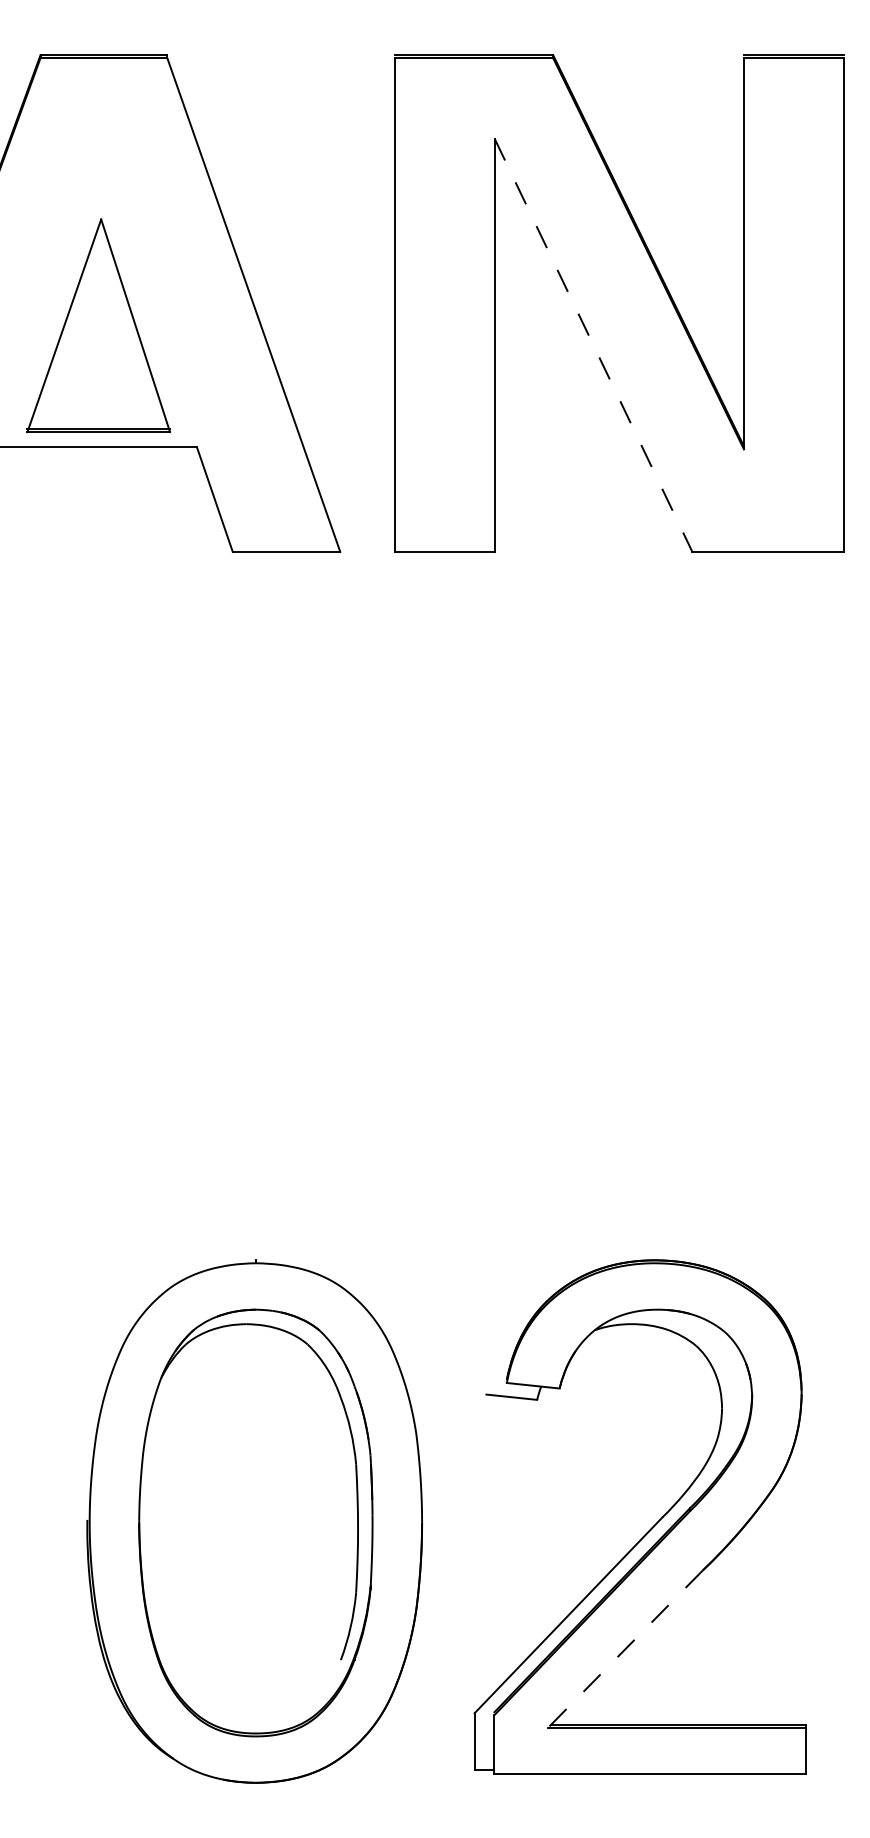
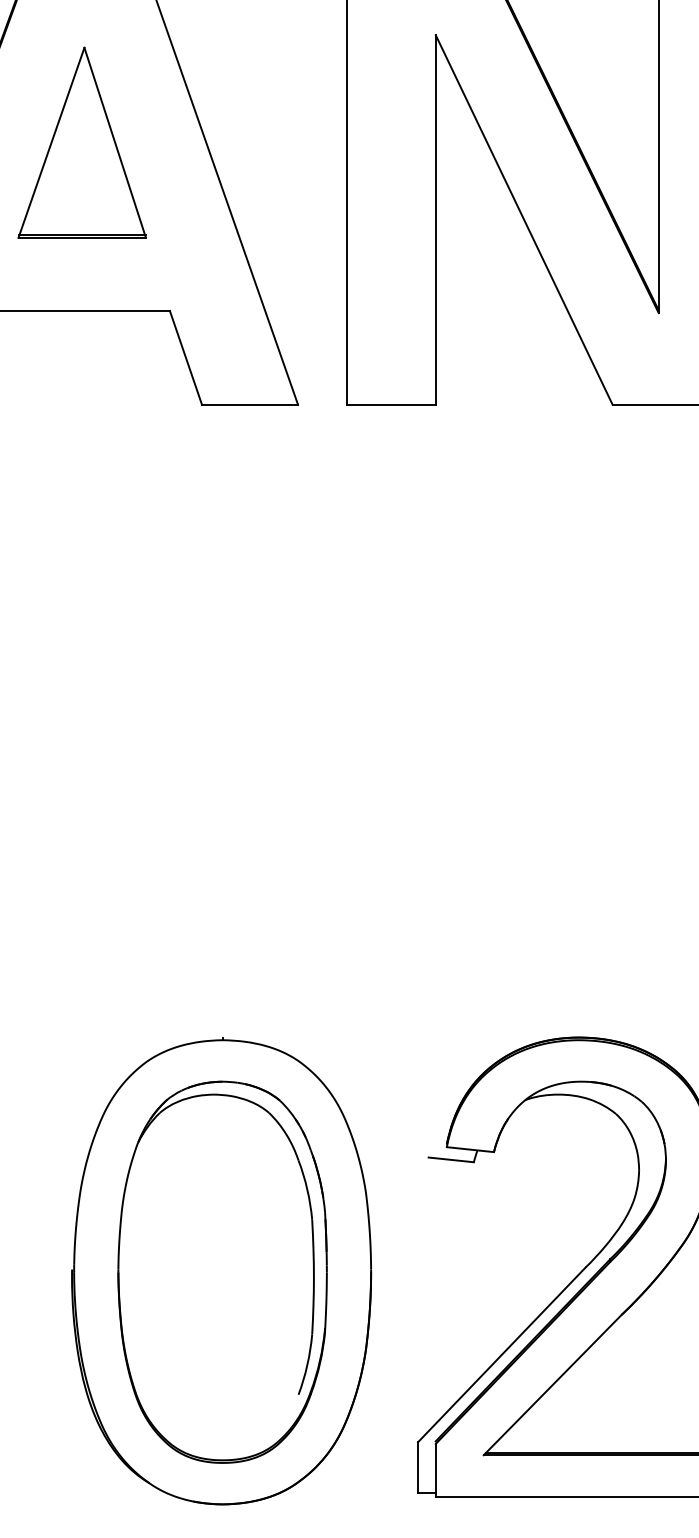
part: (98, 325) -> (82, 142), moved
line: (593, 345) -> (524, 220), dashed -> solid
line: (625, 1649) -> (552, 1385), dashed -> solid

